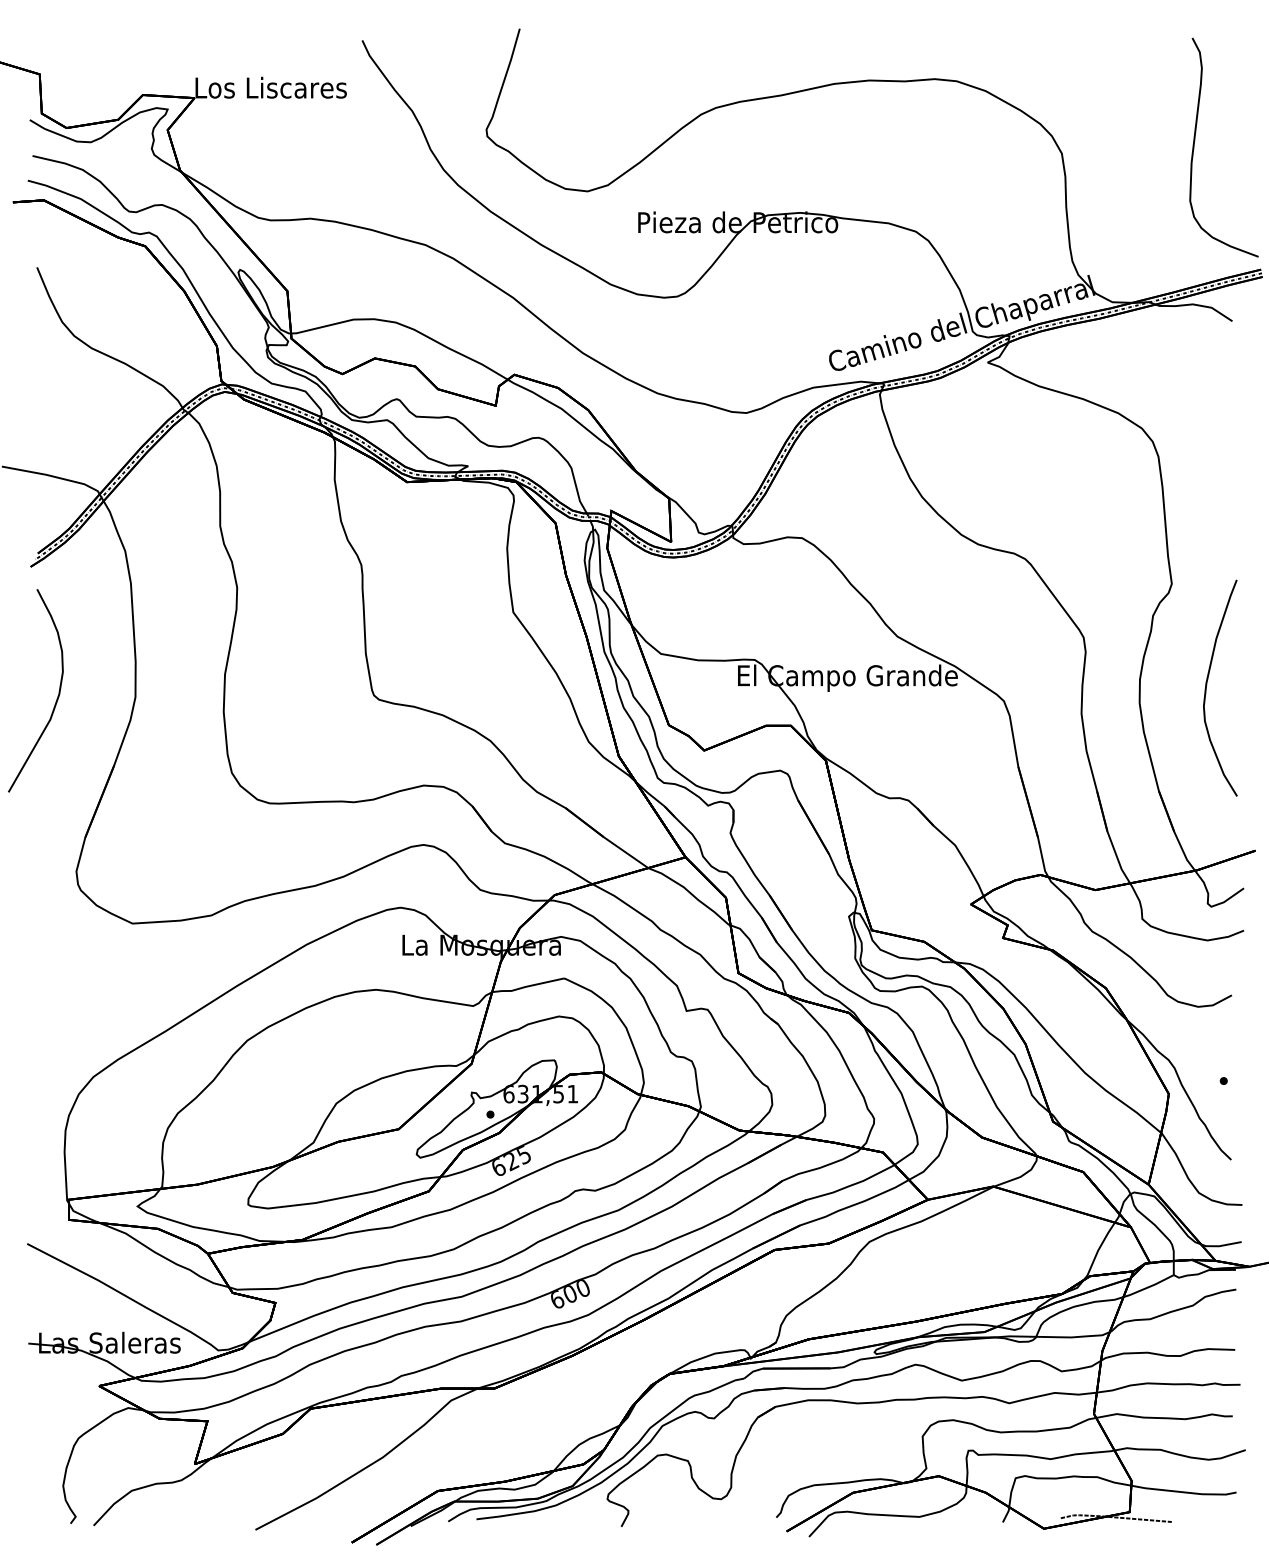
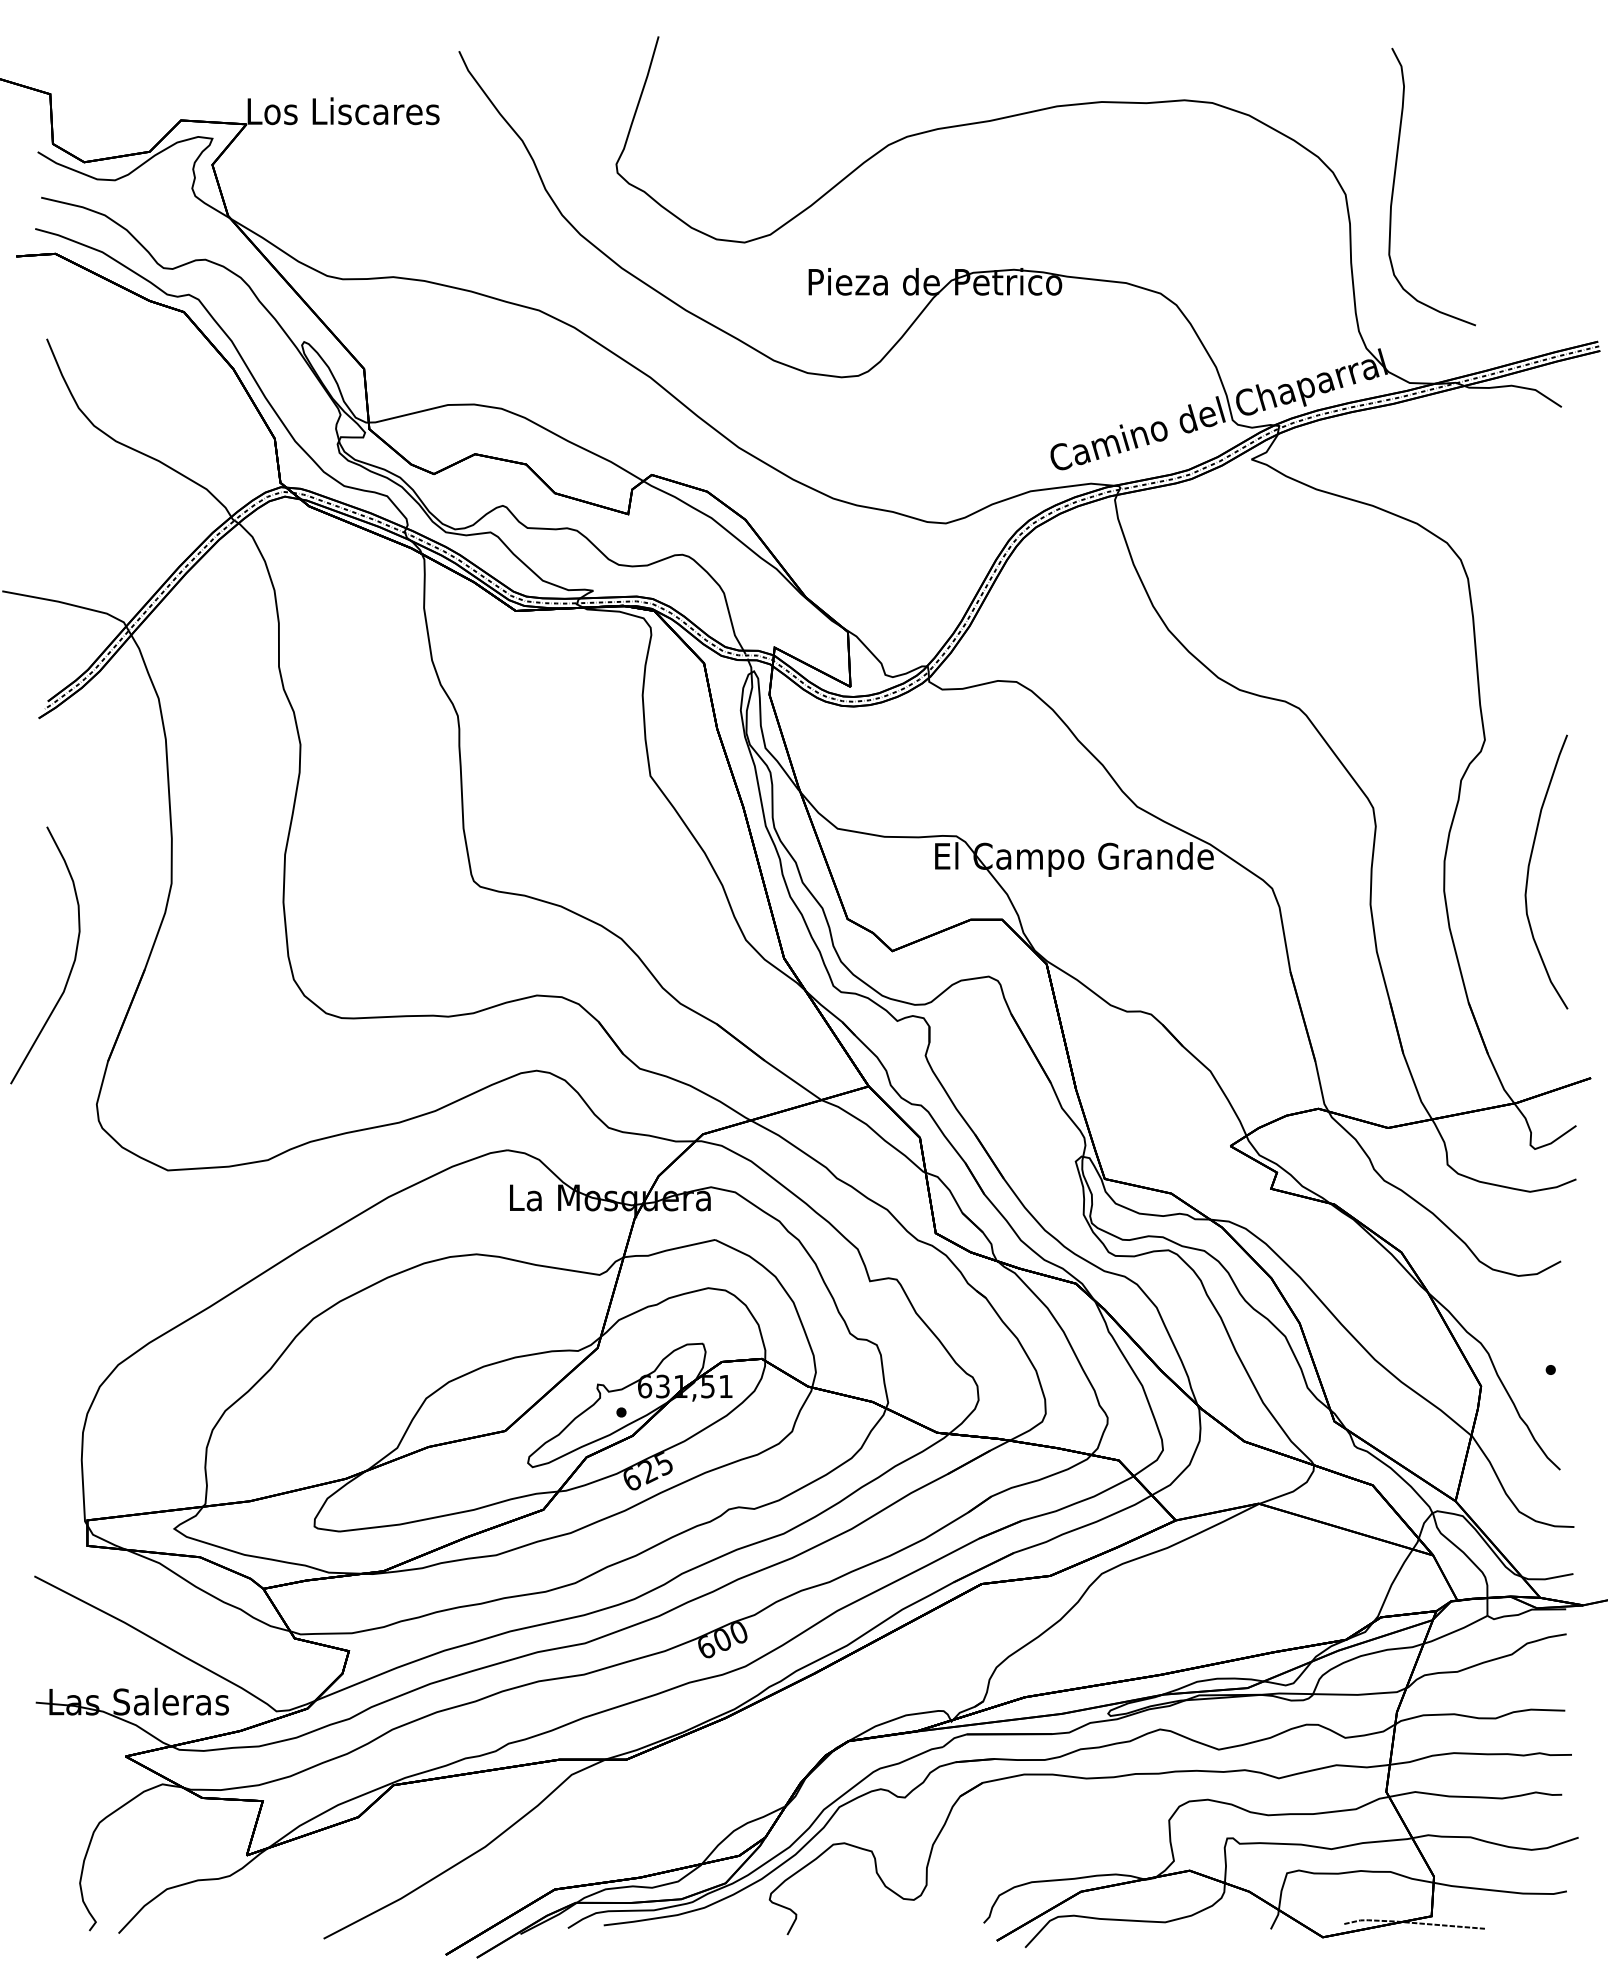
curve: (1195, 141) -> (1395, 179), moved
curve: (57, 697) -> (72, 963), moved

